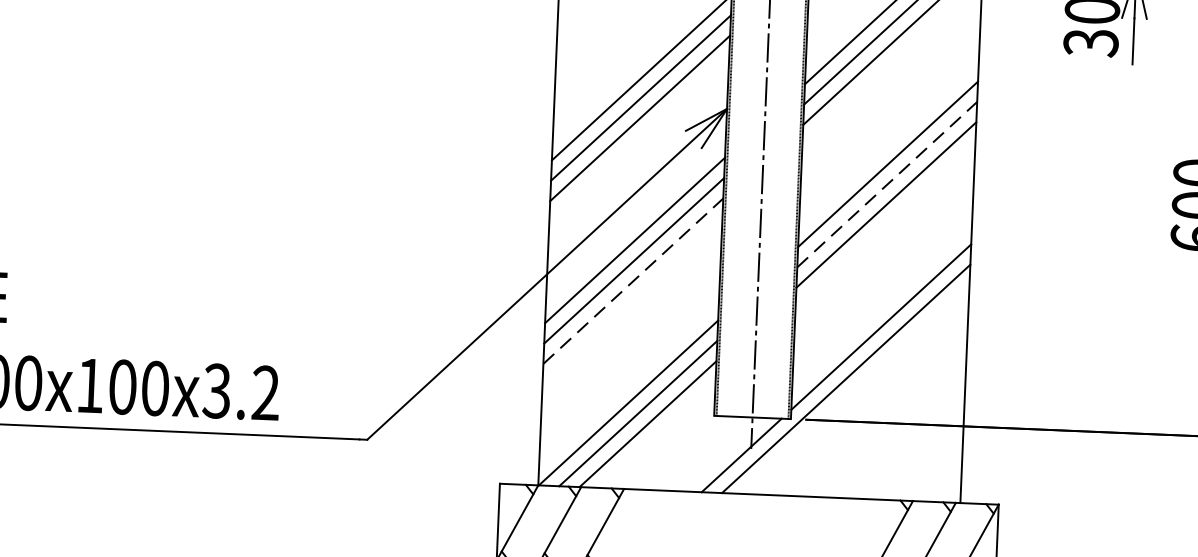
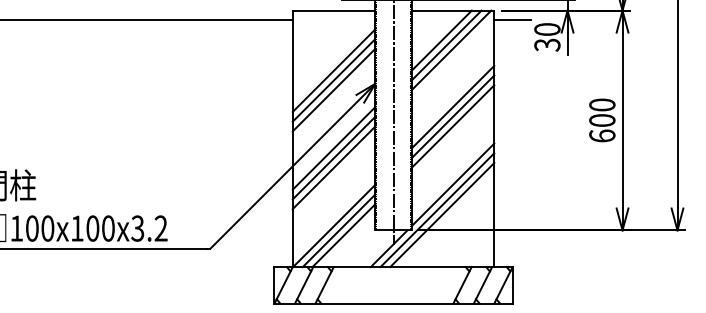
line: (888, 184) -> (453, 116), dashed -> solid
line: (634, 280) -> (334, 167), dashed -> solid
line: (856, 390) -> (442, 215), added

